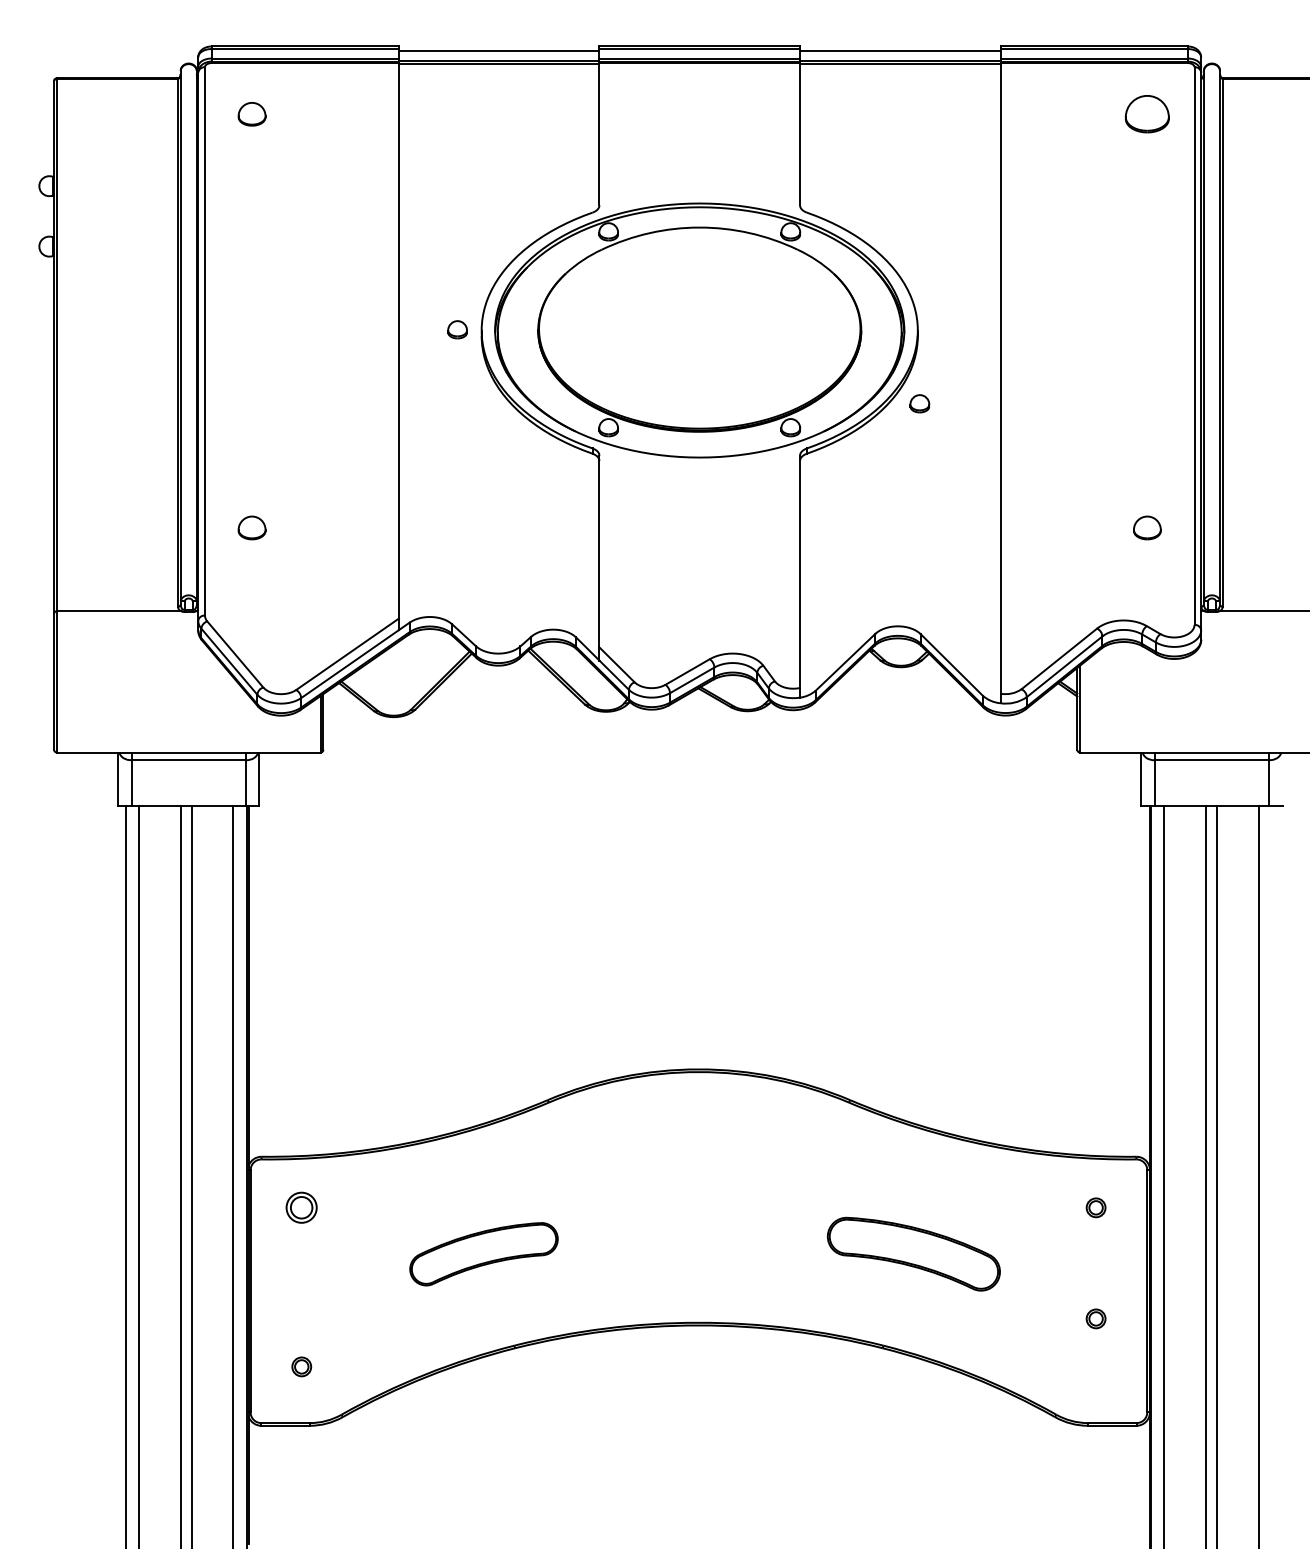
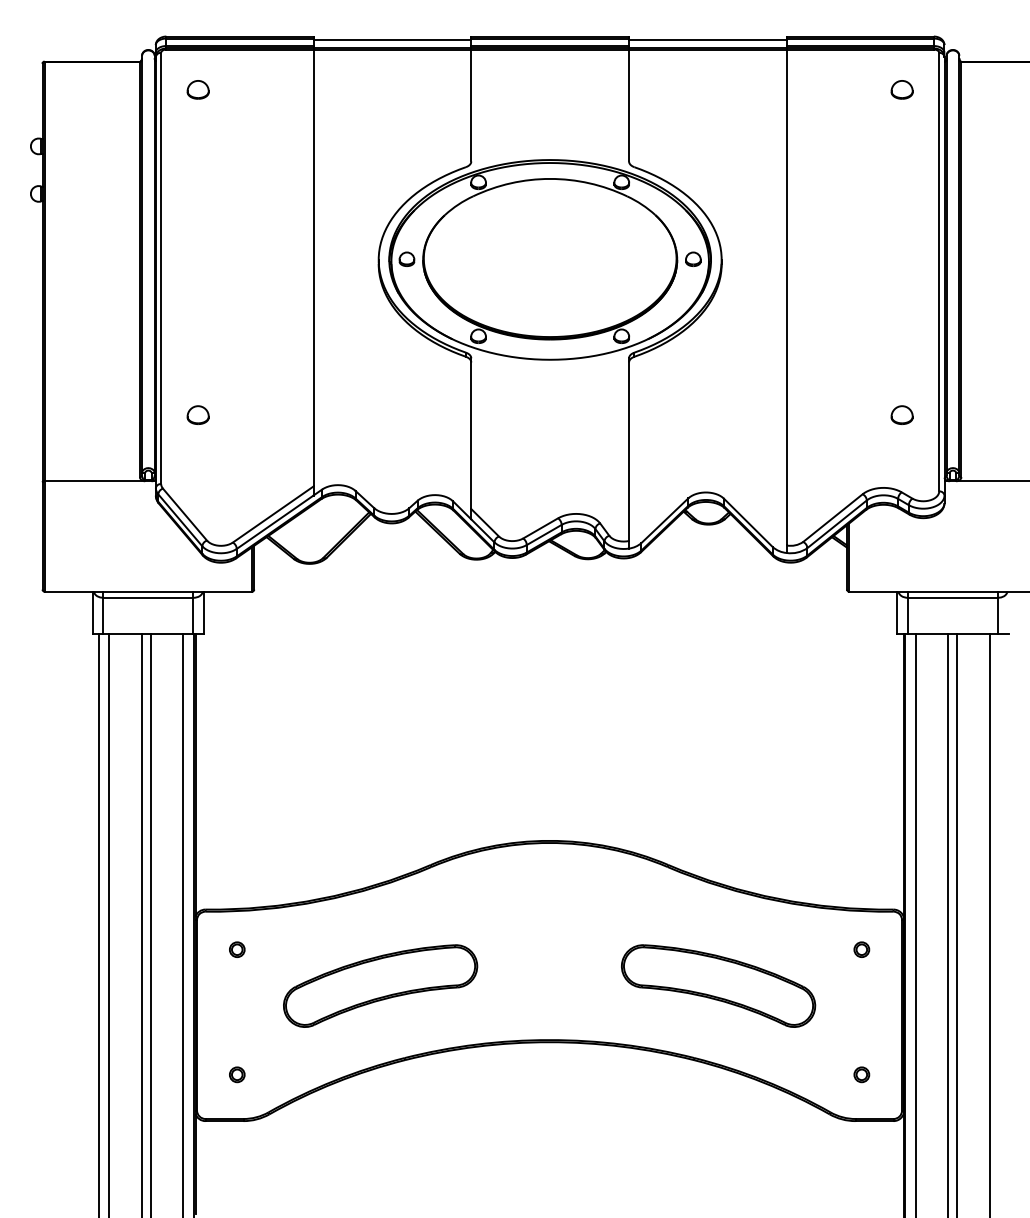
part: (1147, 114) -> (902, 90), size x0.62
part: (457, 329) -> (406, 259), moved
part: (919, 403) -> (693, 259), moved
part: (301, 1207) -> (237, 949), size x0.62
part: (483, 1254) -> (380, 986), size x1.67
part: (913, 1254) -> (718, 986), size x1.43
part: (1095, 1318) -> (861, 1074), moved

